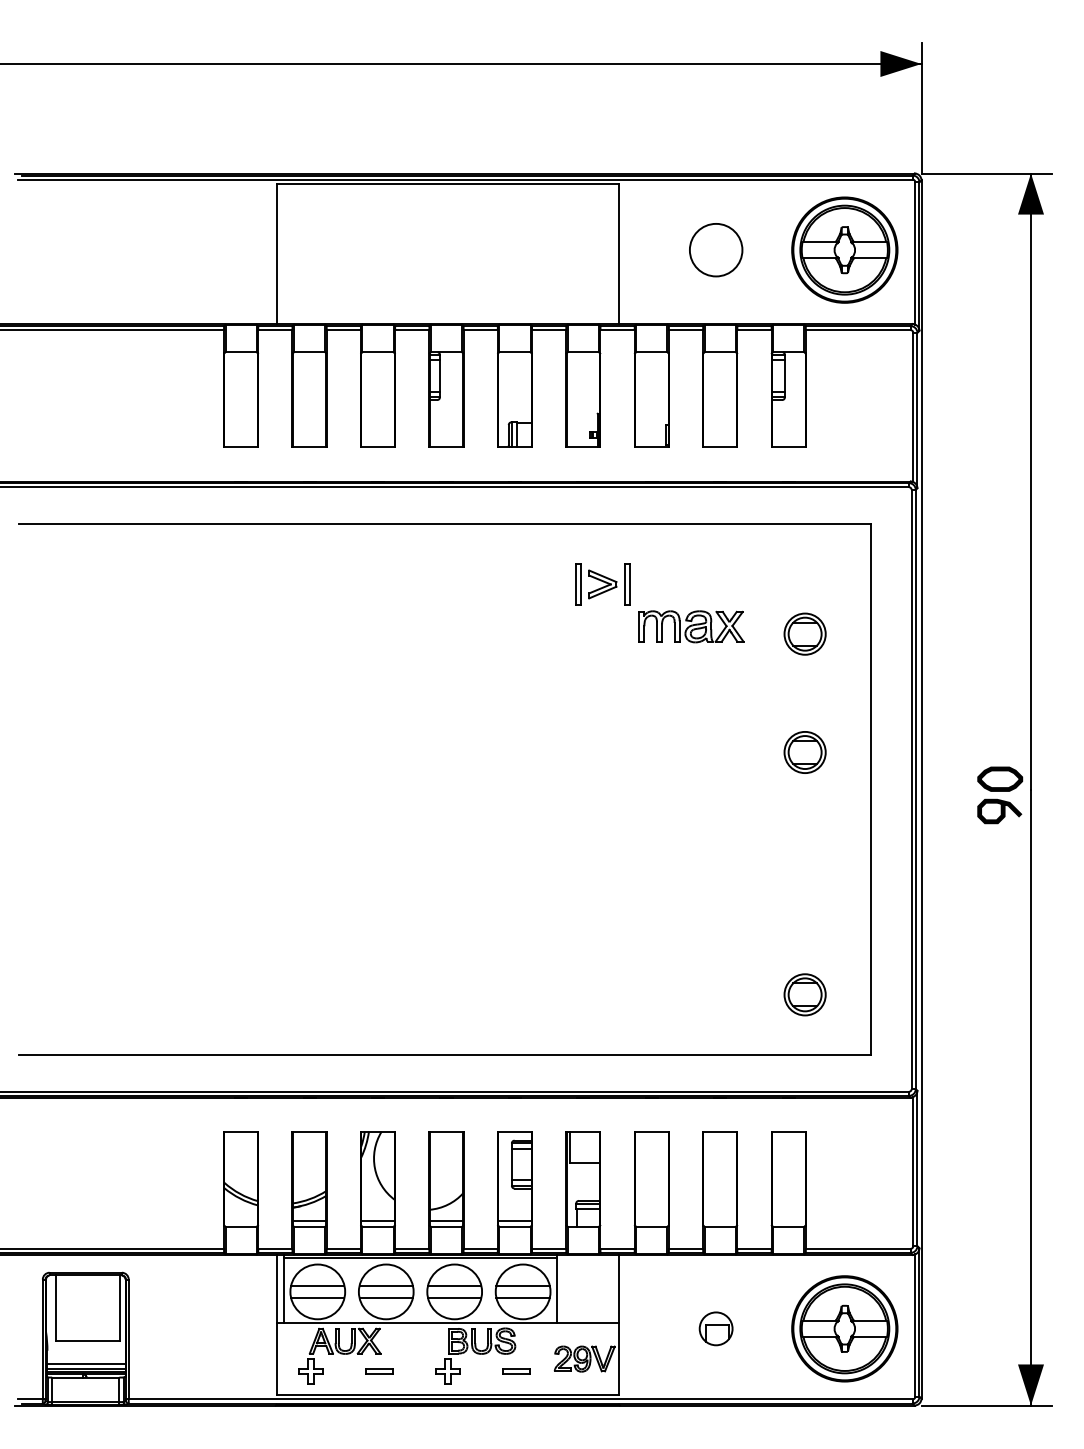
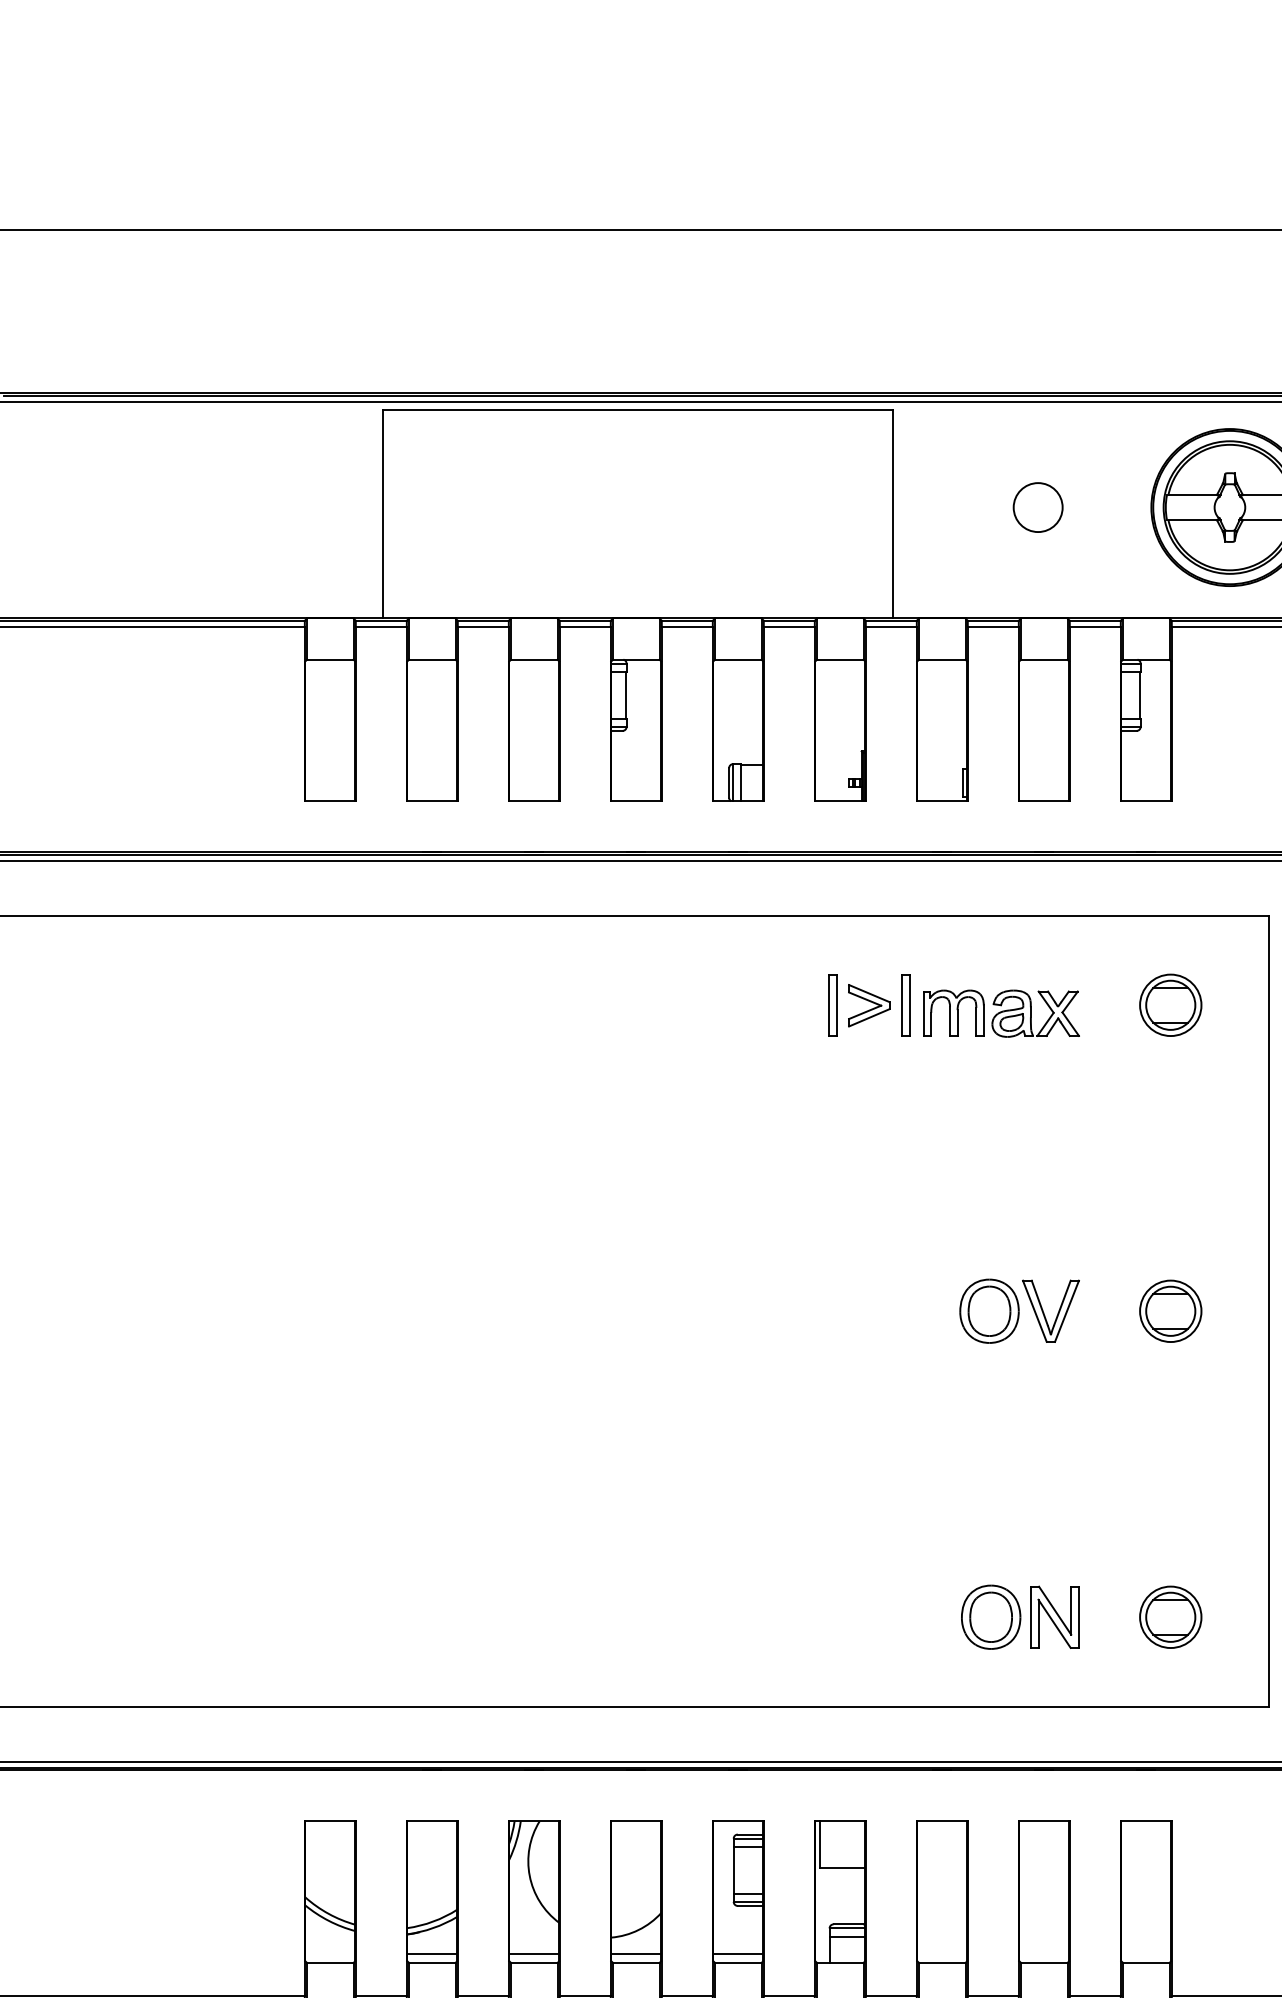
circle: (715, 249) -> (1037, 506), size x0.62
part: (691, 626) -> (1001, 1013), moved
part: (804, 633) -> (1169, 1004), moved
part: (804, 752) -> (1169, 1311), moved
part: (703, 789) -> (1019, 1311), added
part: (704, 994) -> (1020, 1616), added

